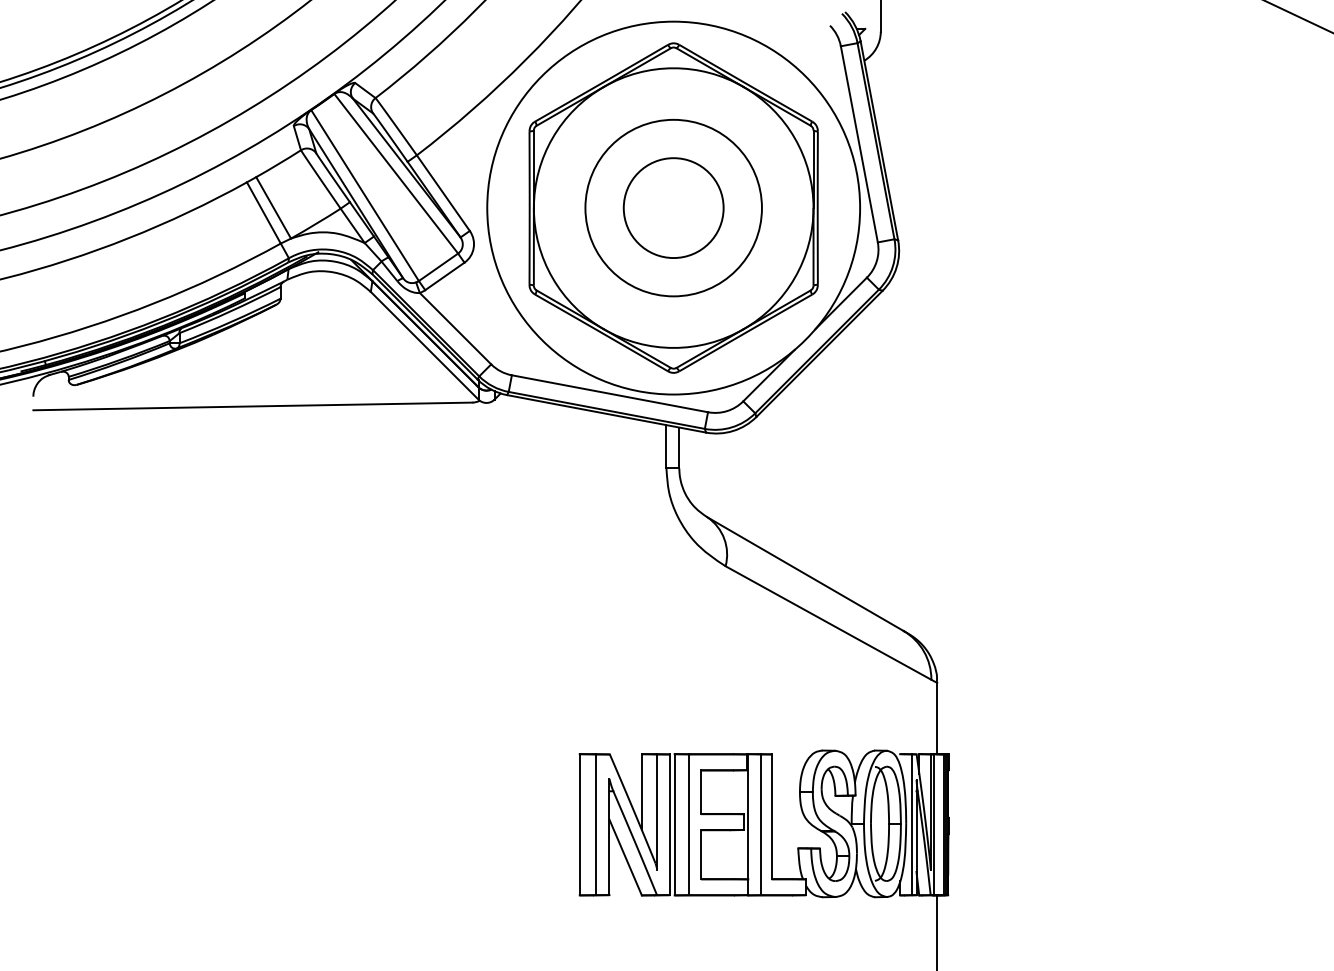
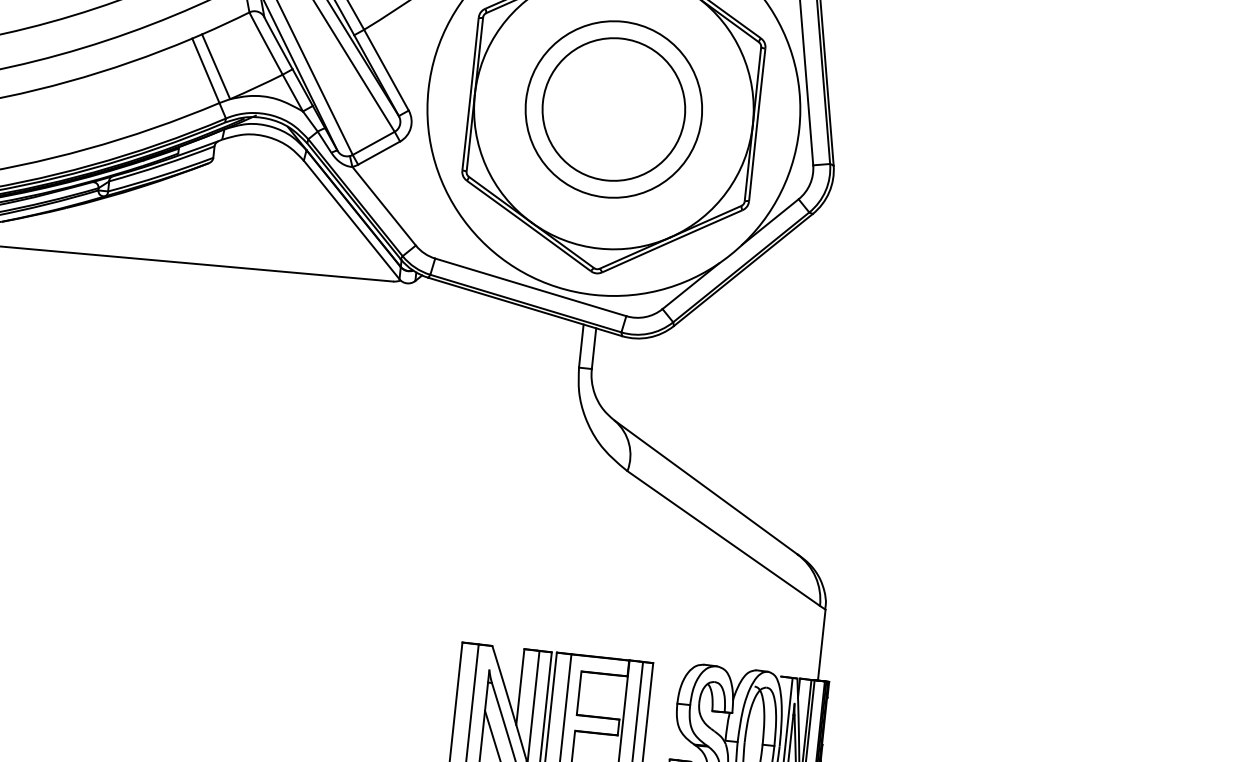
circle: (673, 207) -> (613, 108), size x1.43

